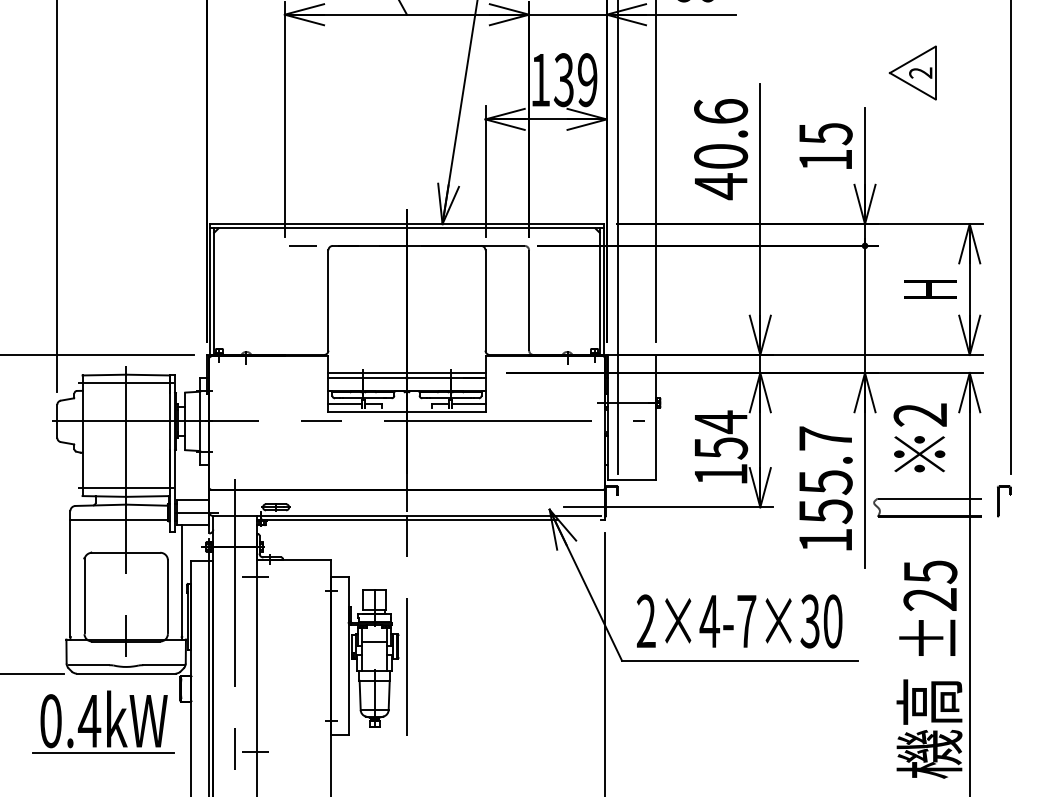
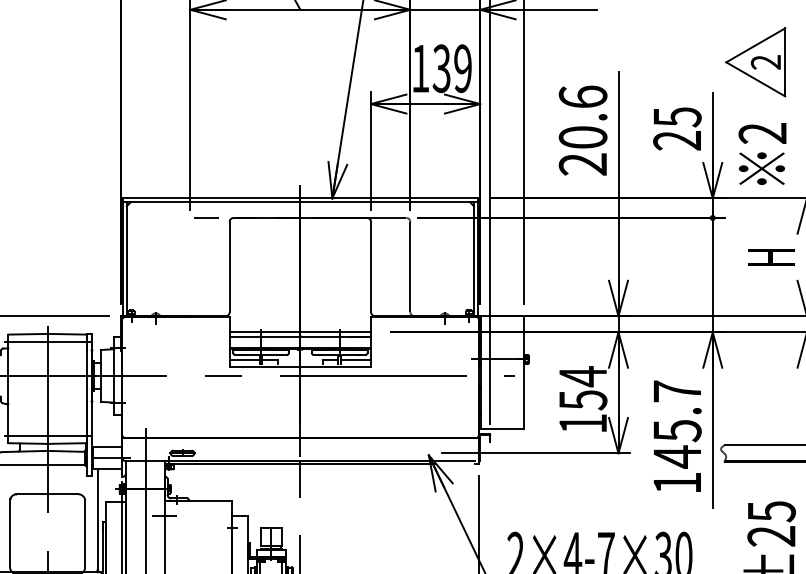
part: (912, 72) -> (755, 61), size x1.43
text: (824, 159) -> (676, 140), 15 -> 25
text: (720, 186) -> (582, 164), 40.6 -> 20.6
text: (919, 437) -> (761, 153), moved
text: (825, 511) -> (677, 457), 155.7 -> 145.7

